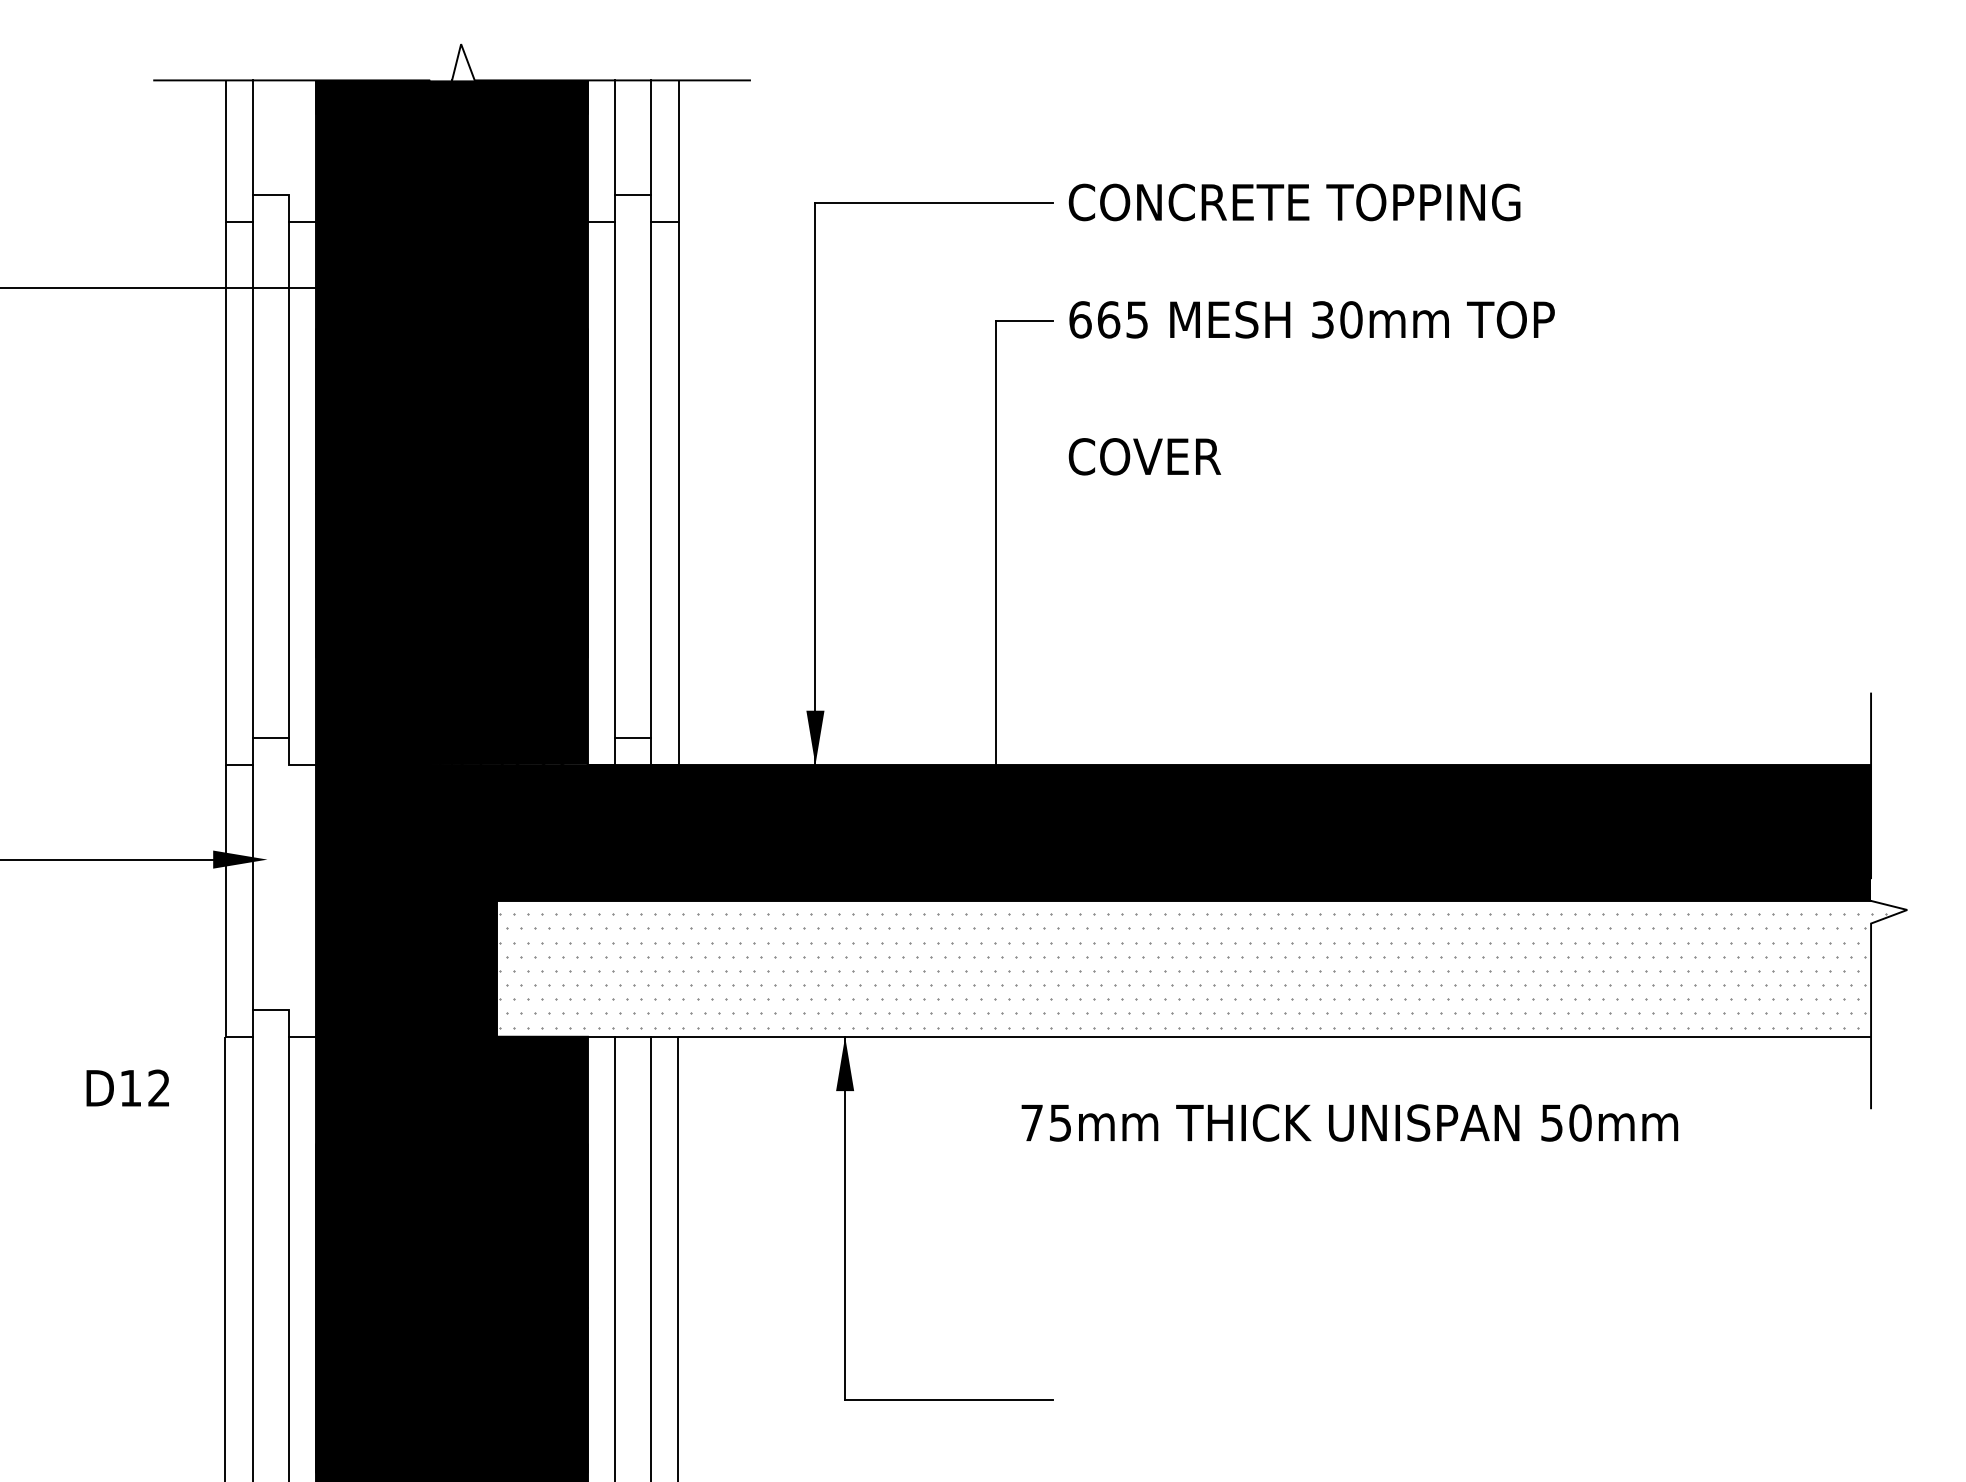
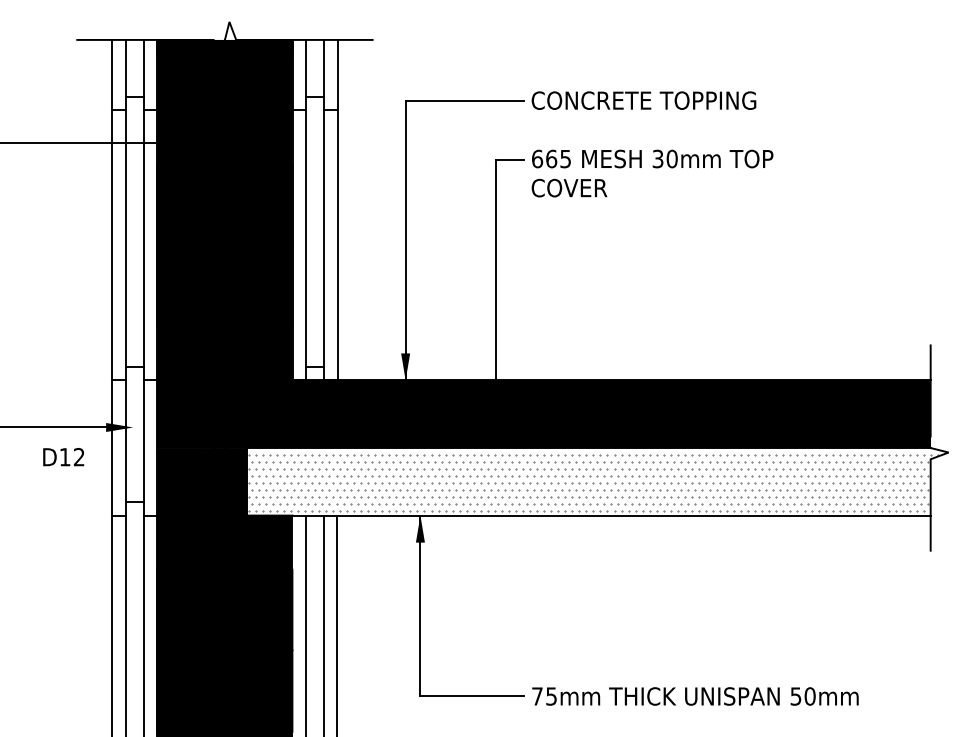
line: (288, 135) -> (143, 67), added
text: (1144, 455) -> (569, 187), moved
line: (288, 887) -> (143, 441), added
text: (127, 1088) -> (63, 457), moved
text: (1349, 1123) -> (695, 696), moved

